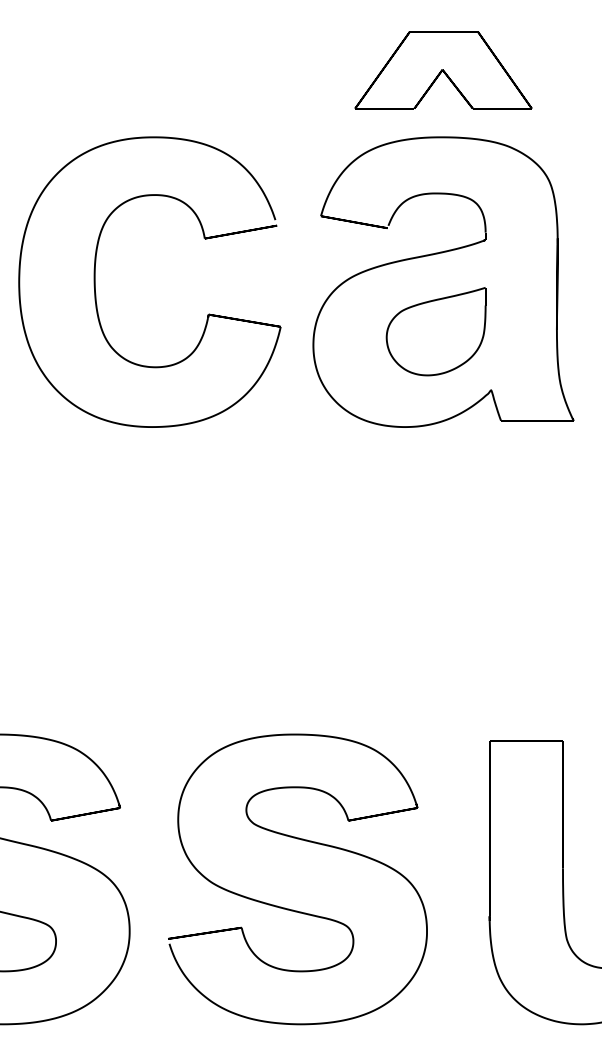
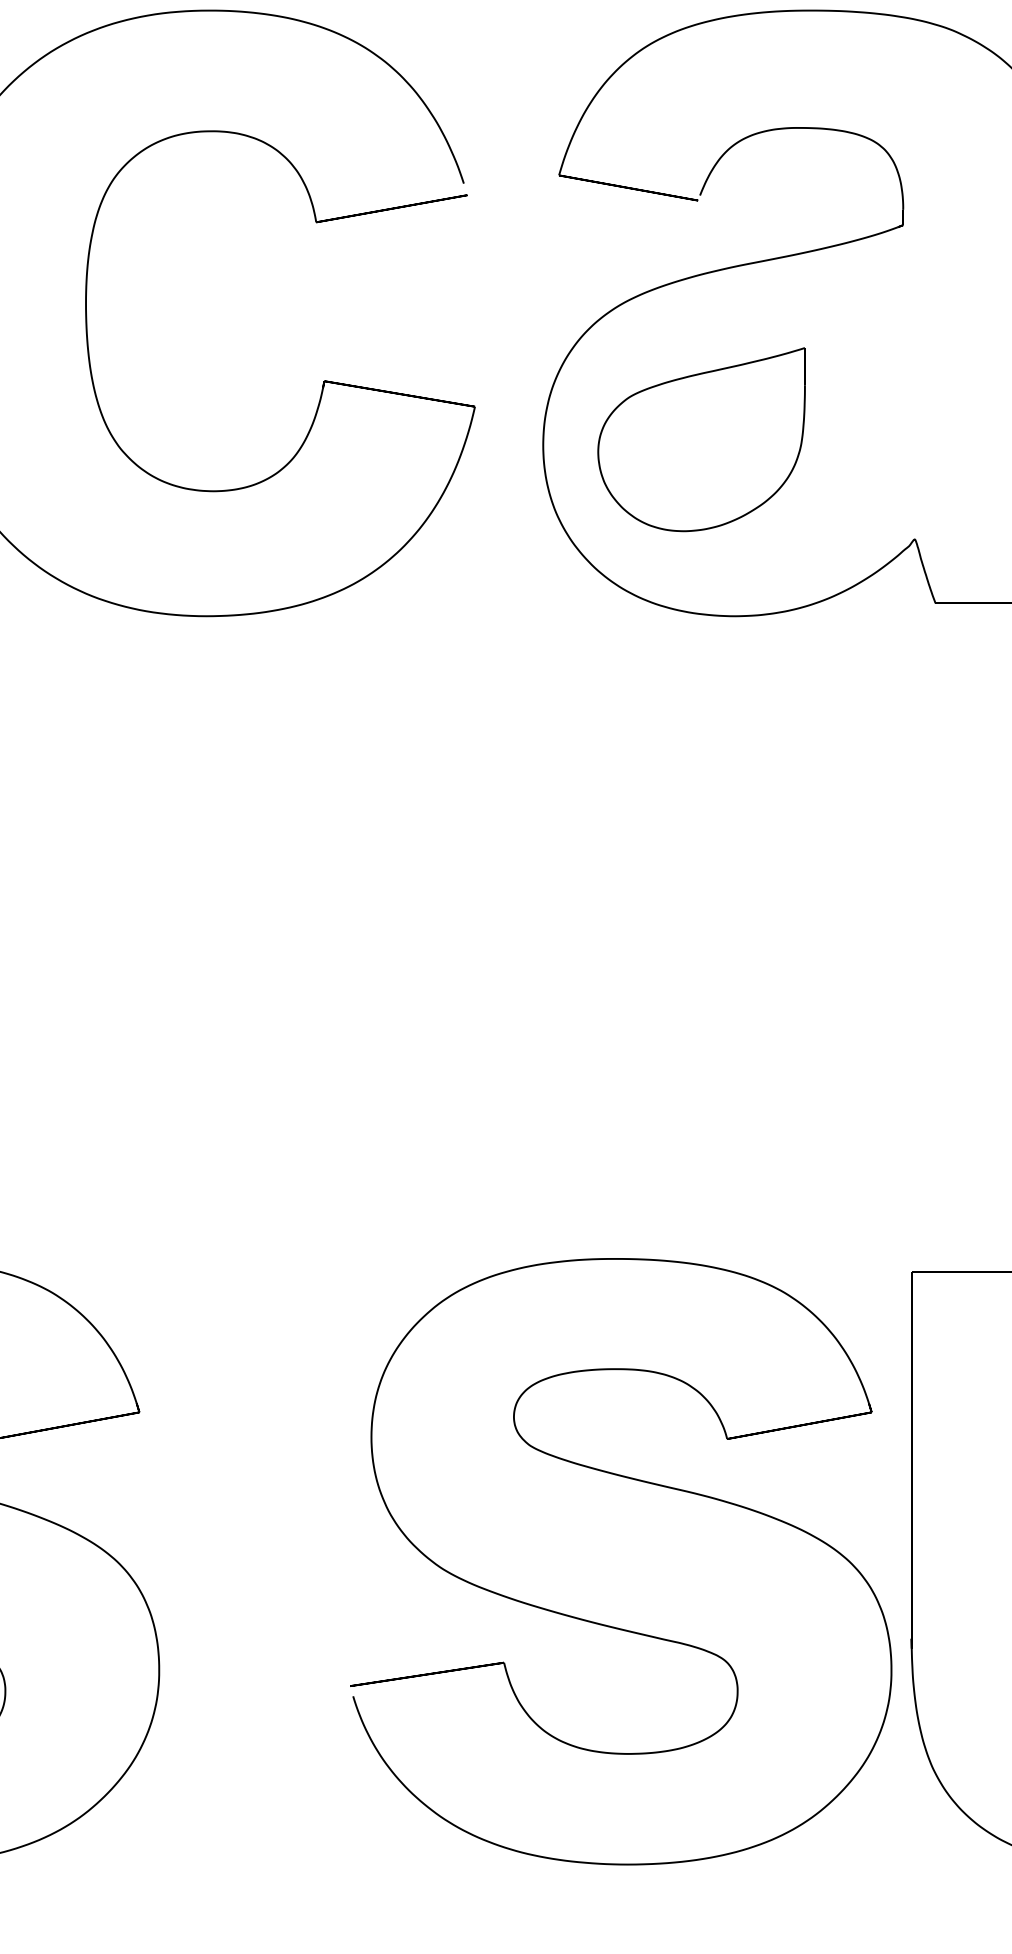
part: (435, 331) -> (700, 439), moved
part: (289, 908) -> (604, 1622), moved

